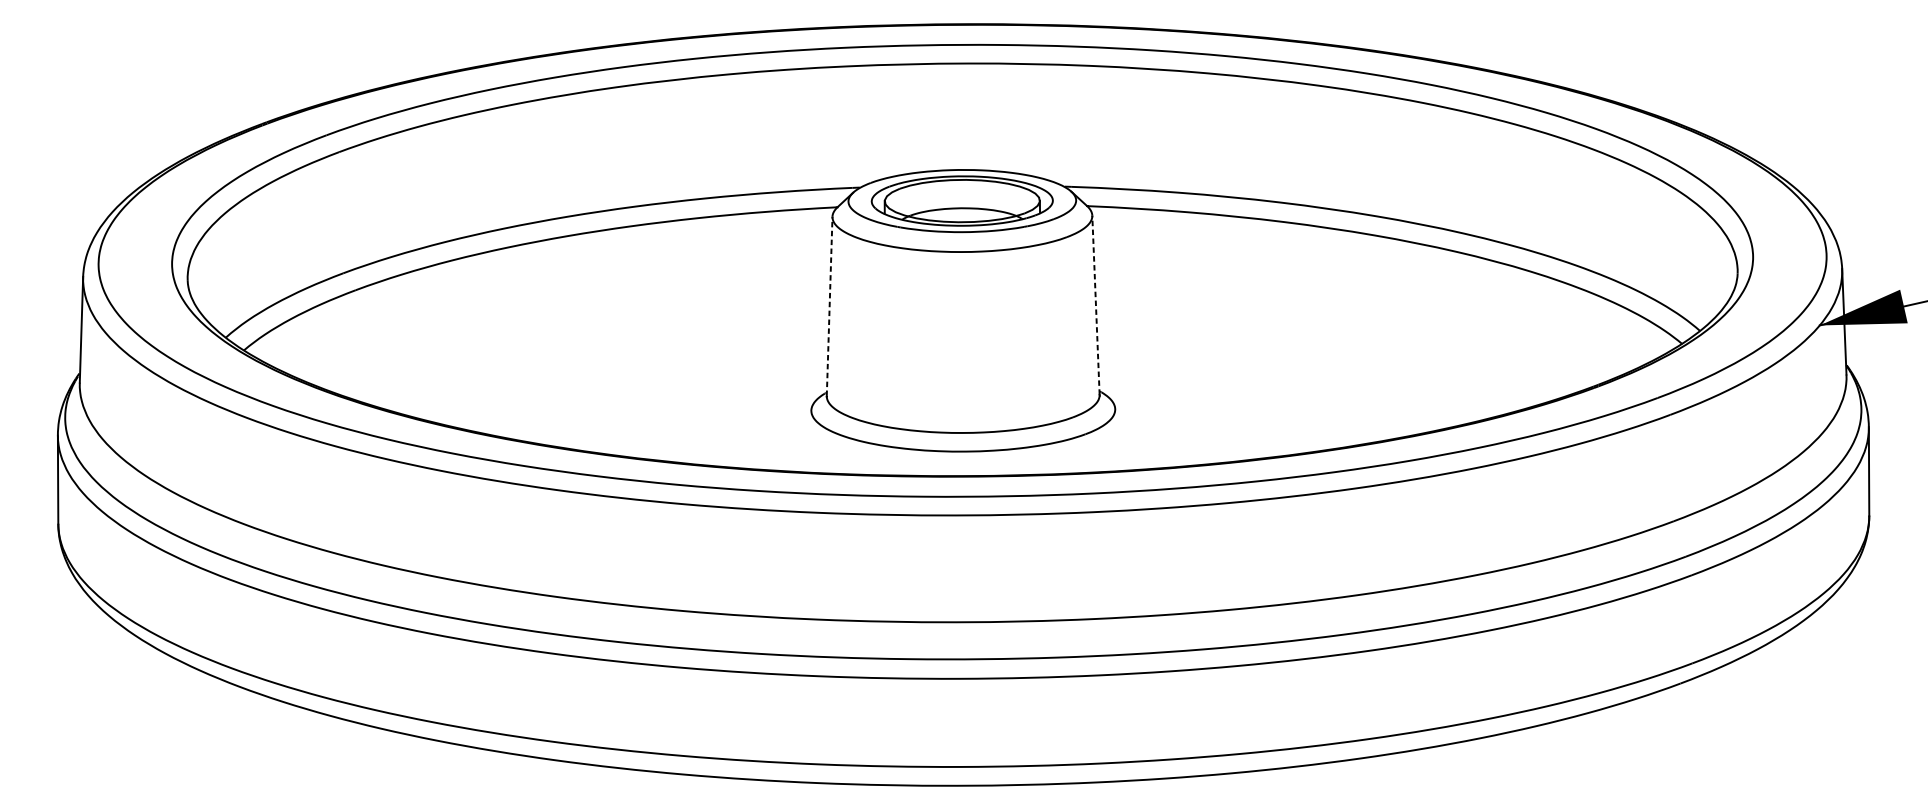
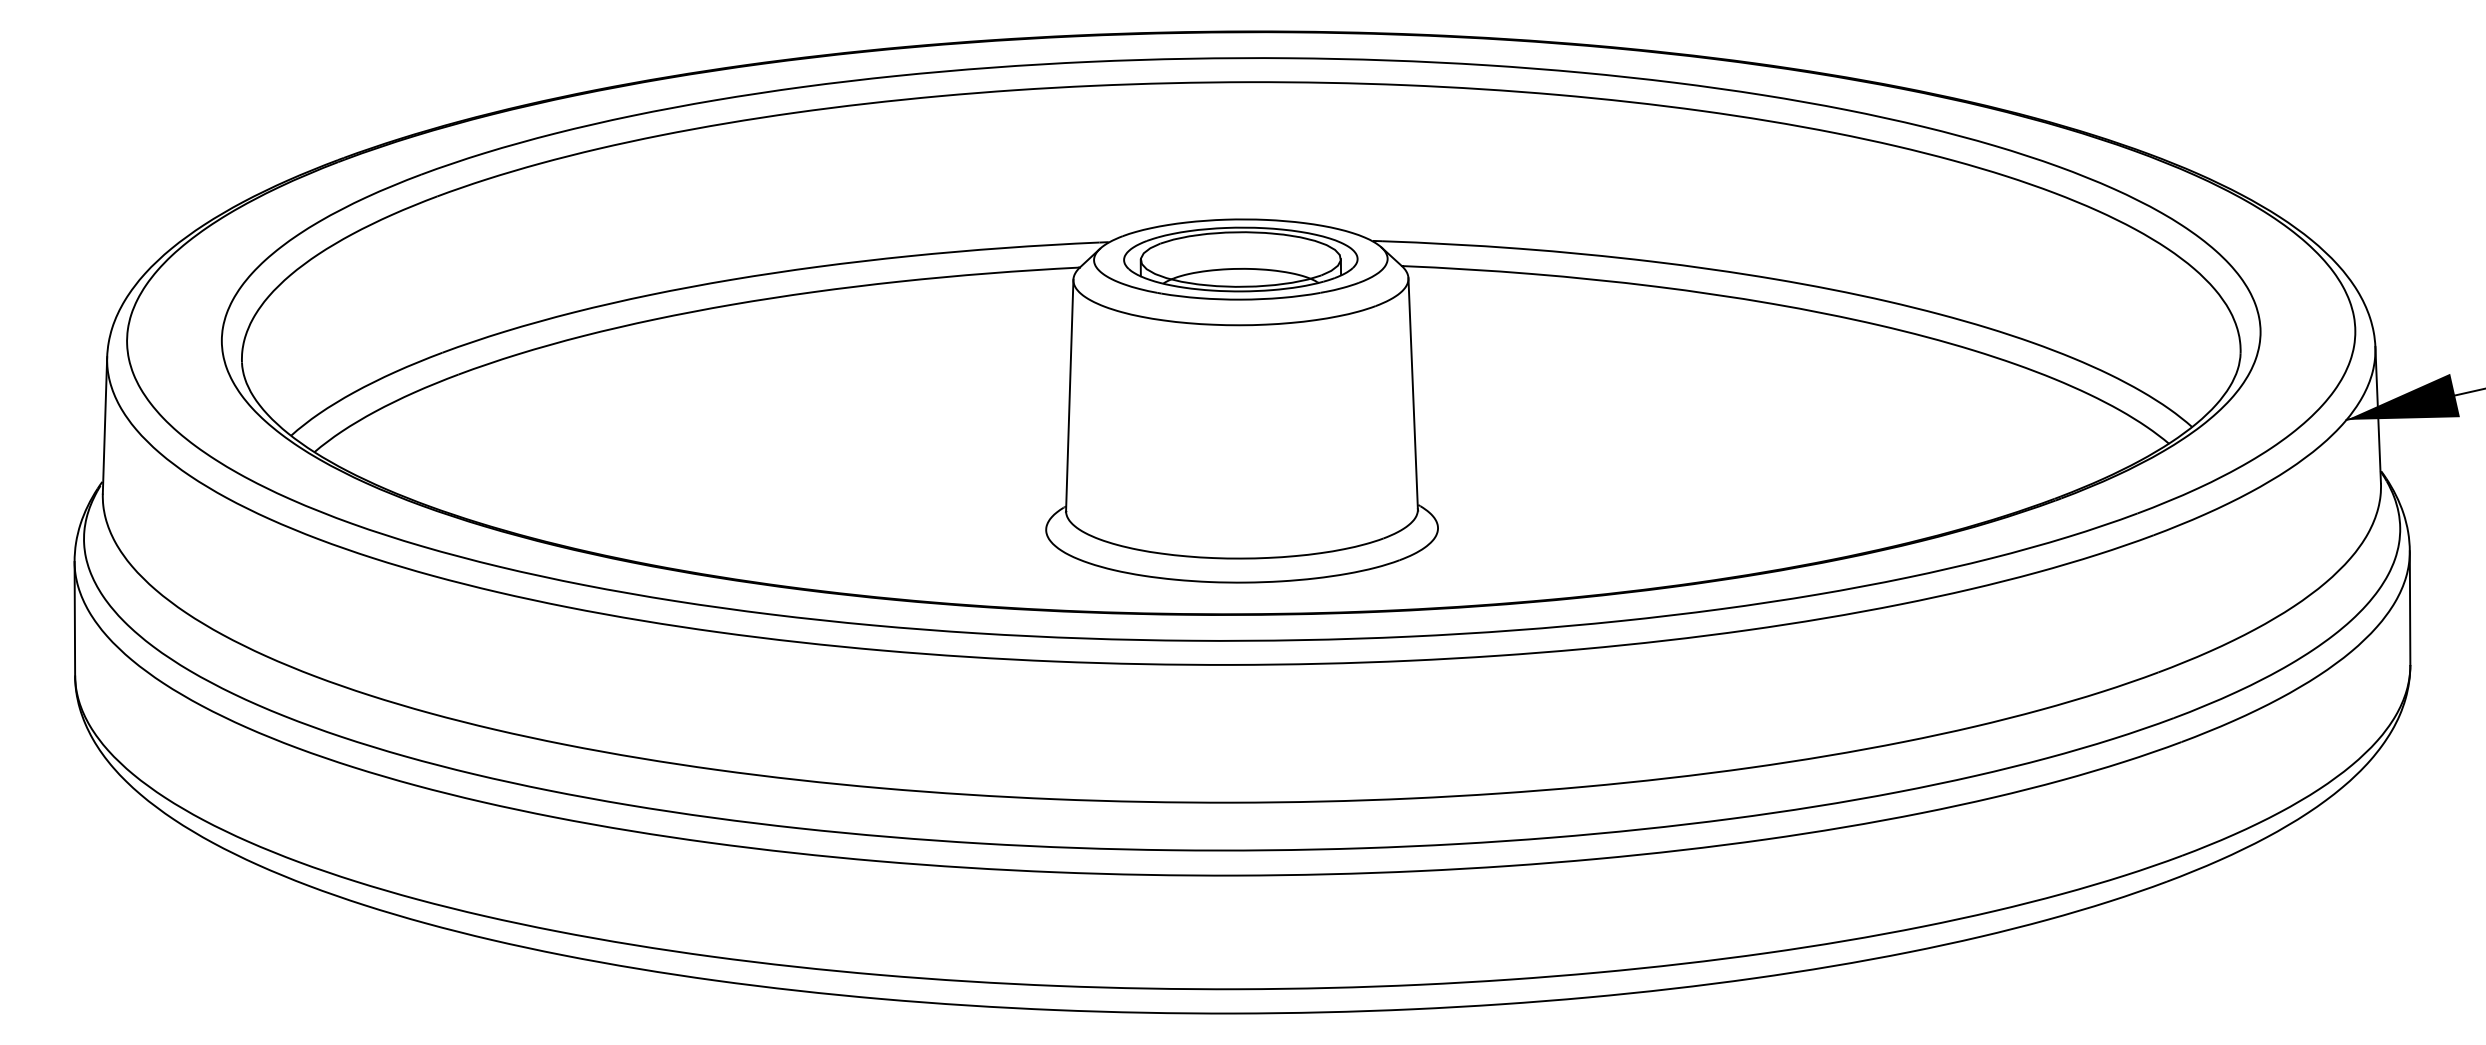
line: (1096, 304) -> (1413, 393), dashed -> solid
line: (829, 306) -> (1069, 395), dashed -> solid

